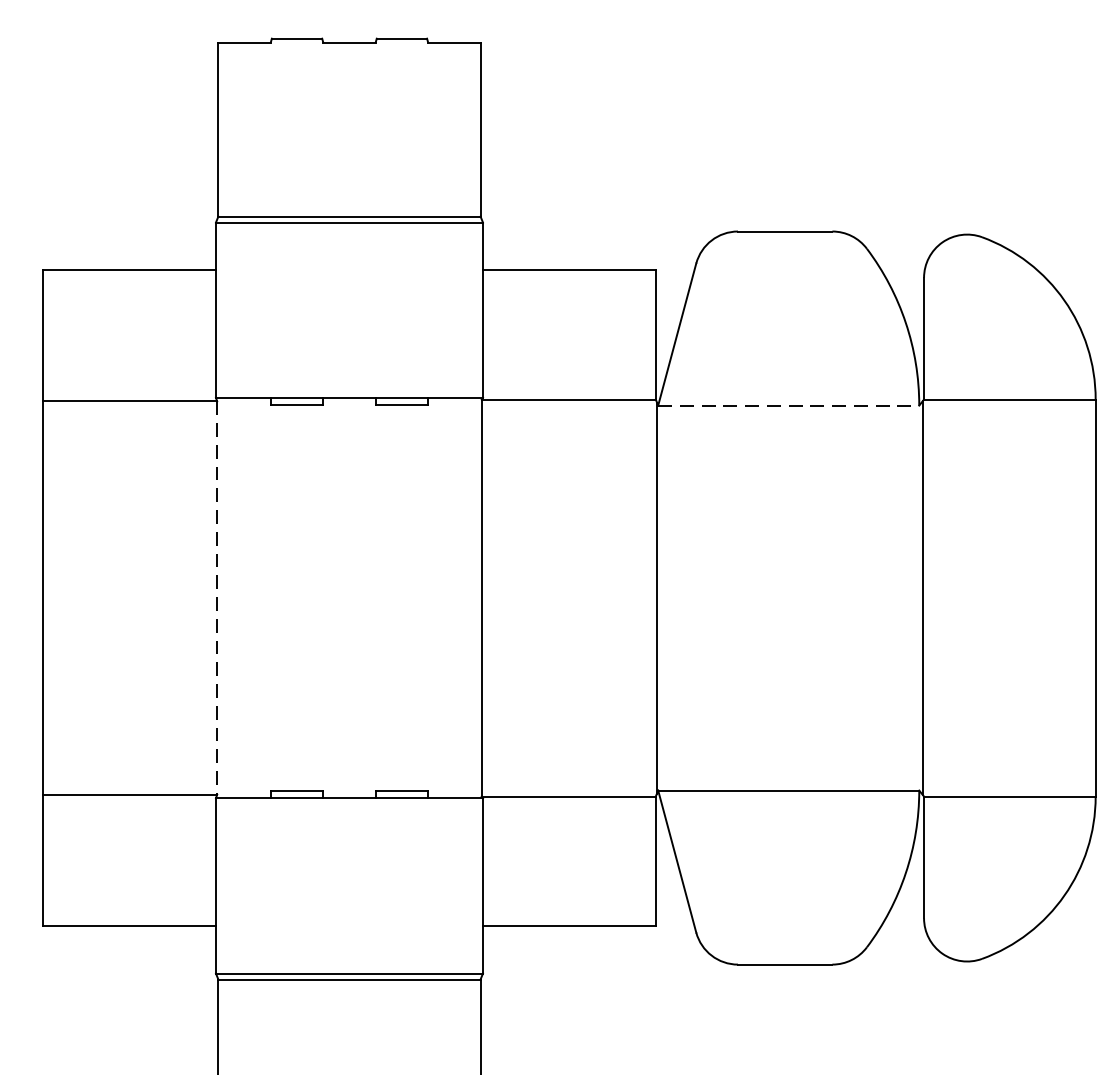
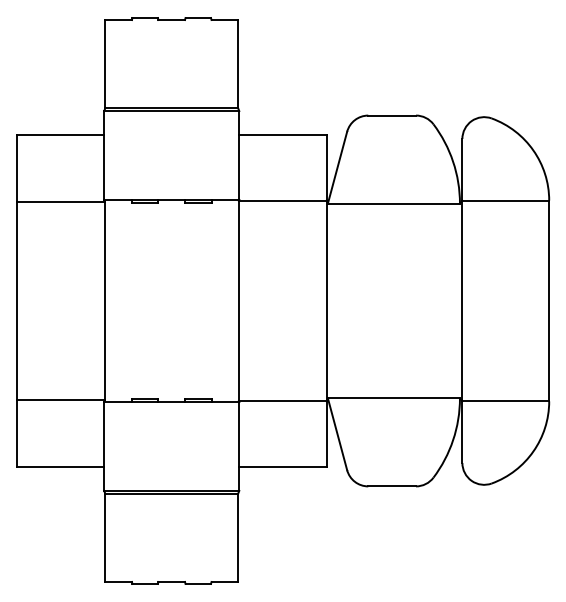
line: (789, 405) -> (394, 203), dashed -> solid
line: (216, 599) -> (104, 301), dashed -> solid

